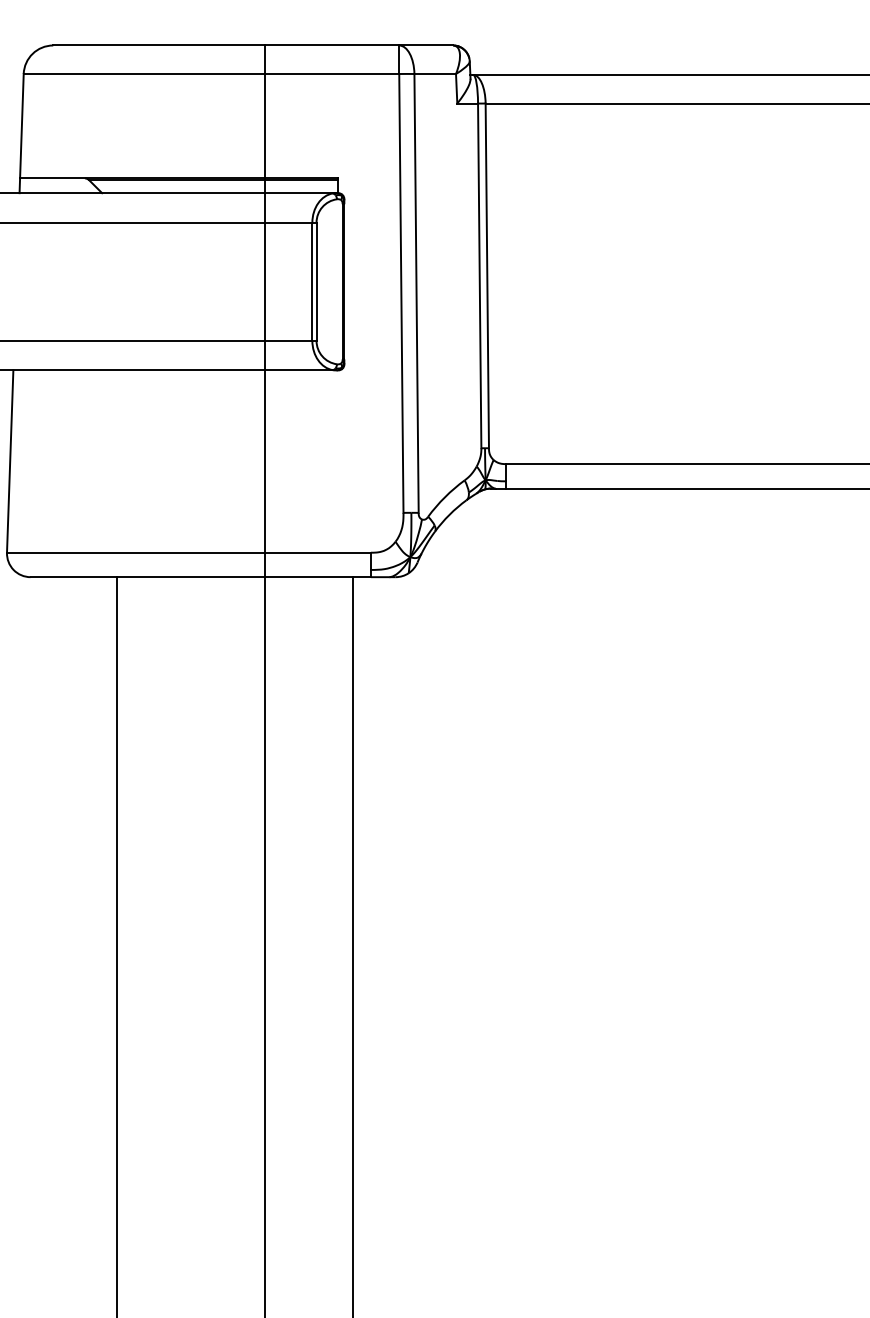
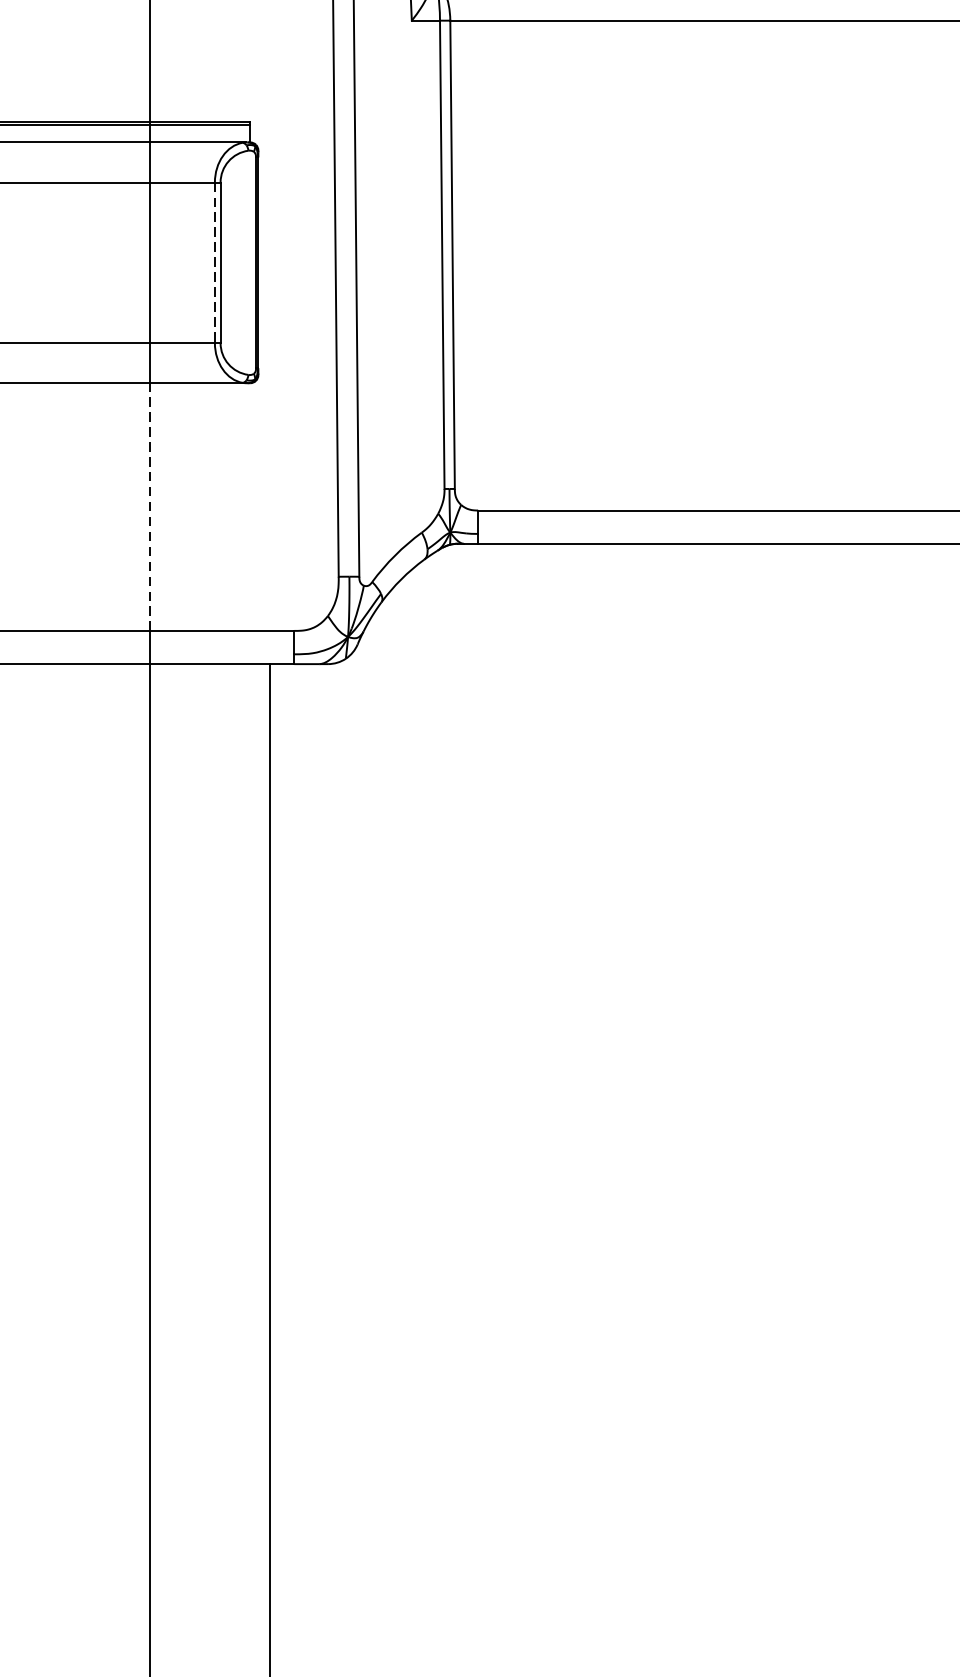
line: (312, 282) -> (215, 263), solid -> dashed
line: (264, 461) -> (149, 506), solid -> dashed

